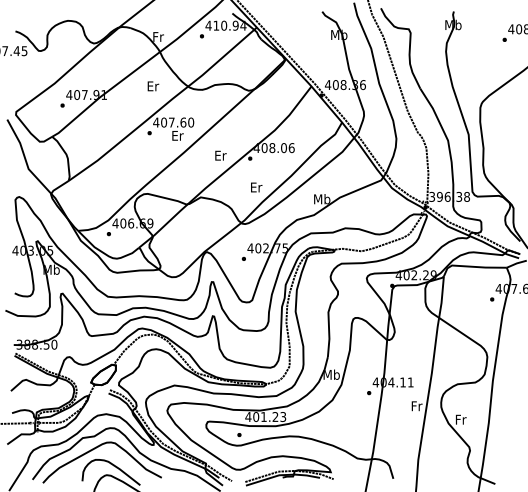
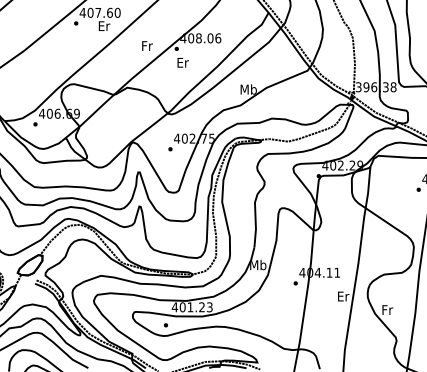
text: (220, 155) -> (147, 45), Er -> Fr
text: (256, 187) -> (183, 62), moved
text: (416, 406) -> (343, 296), Fr -> Er

